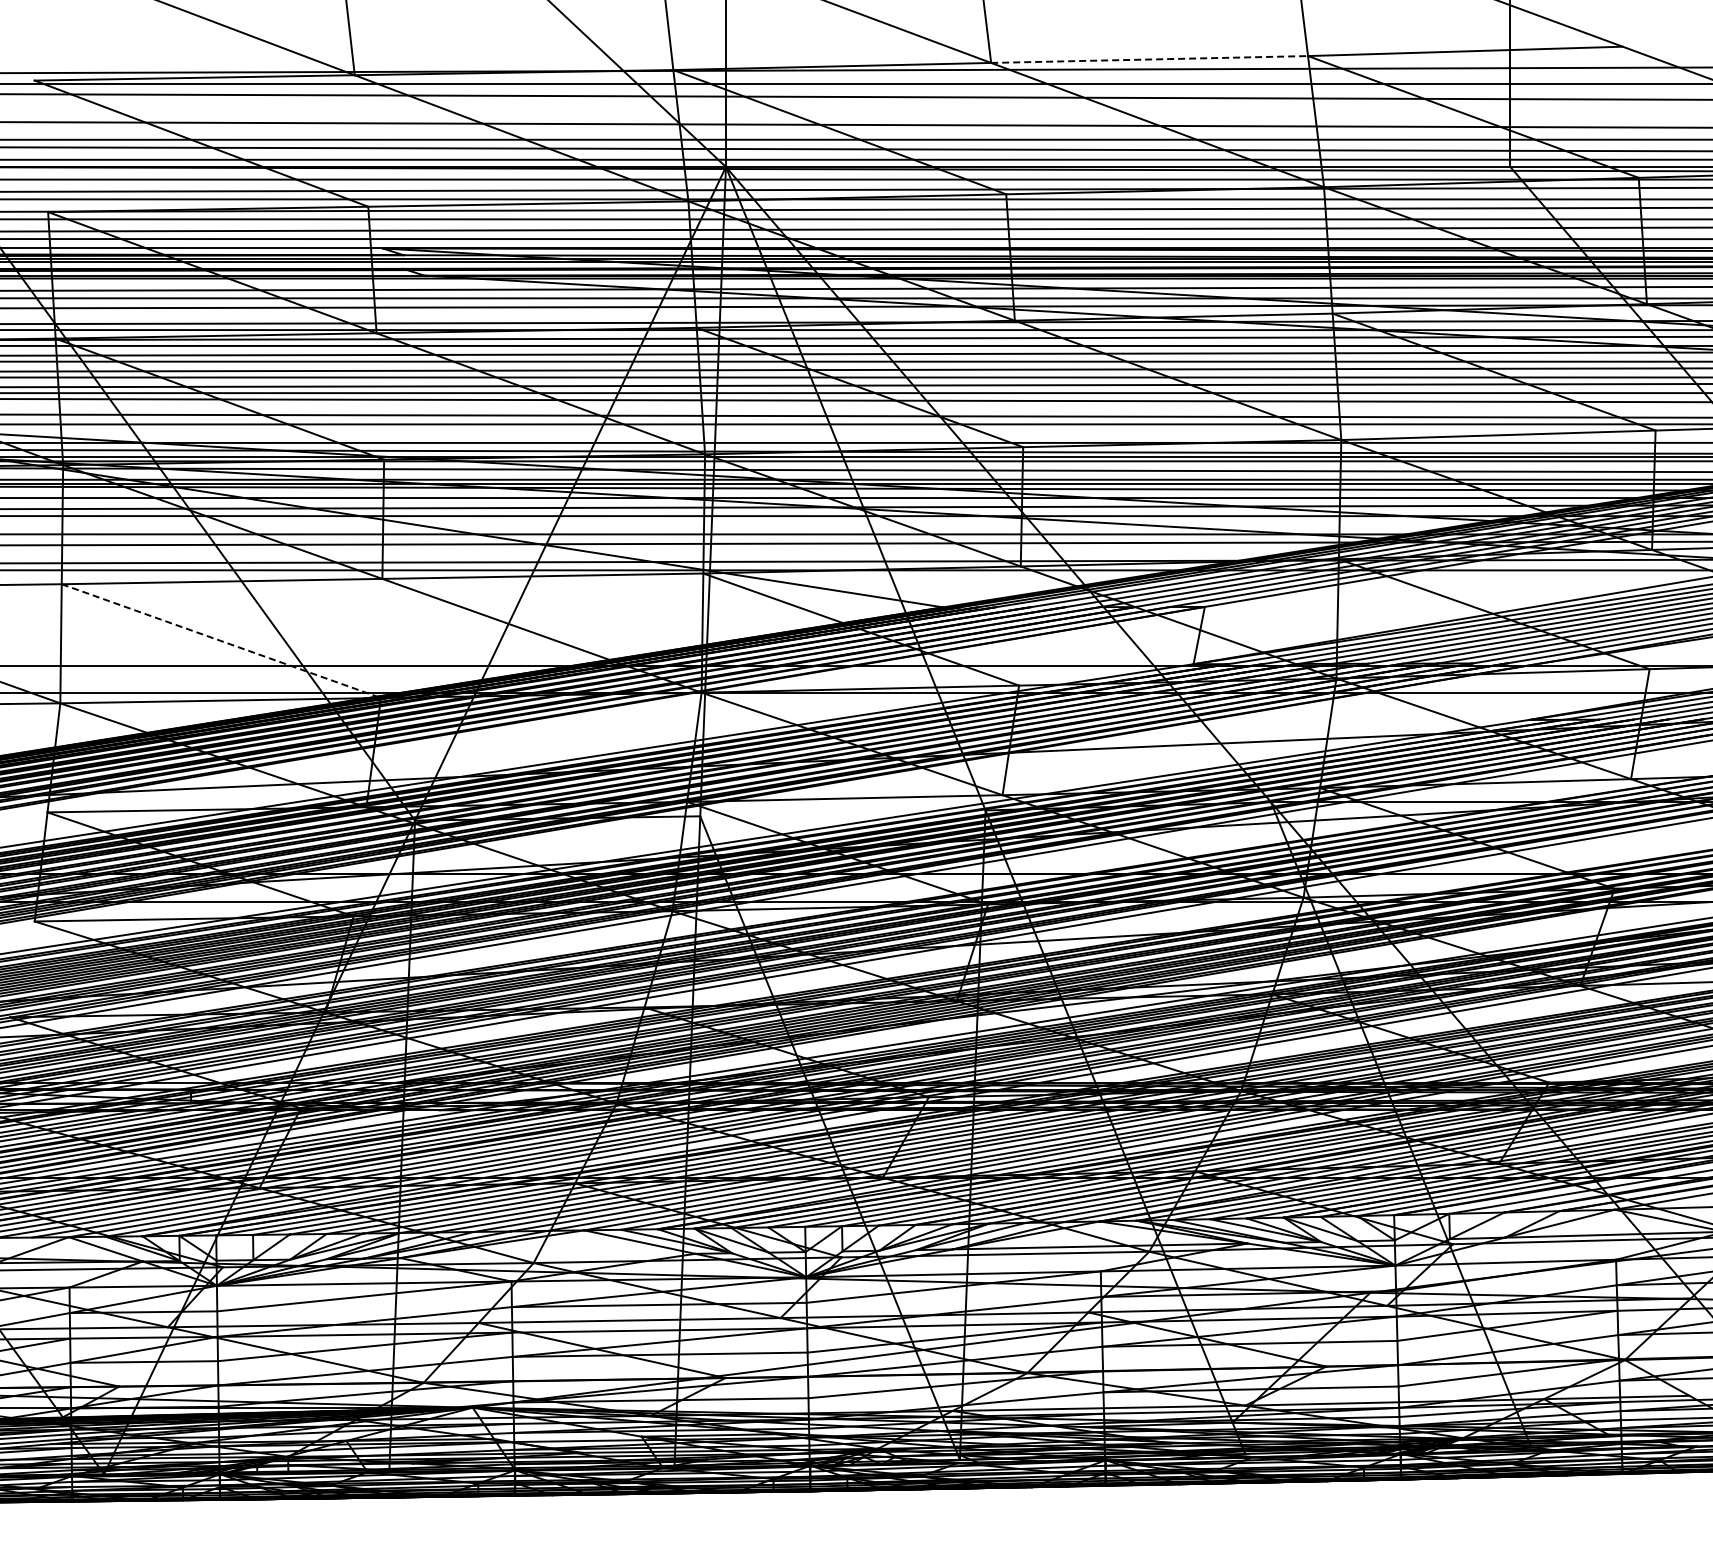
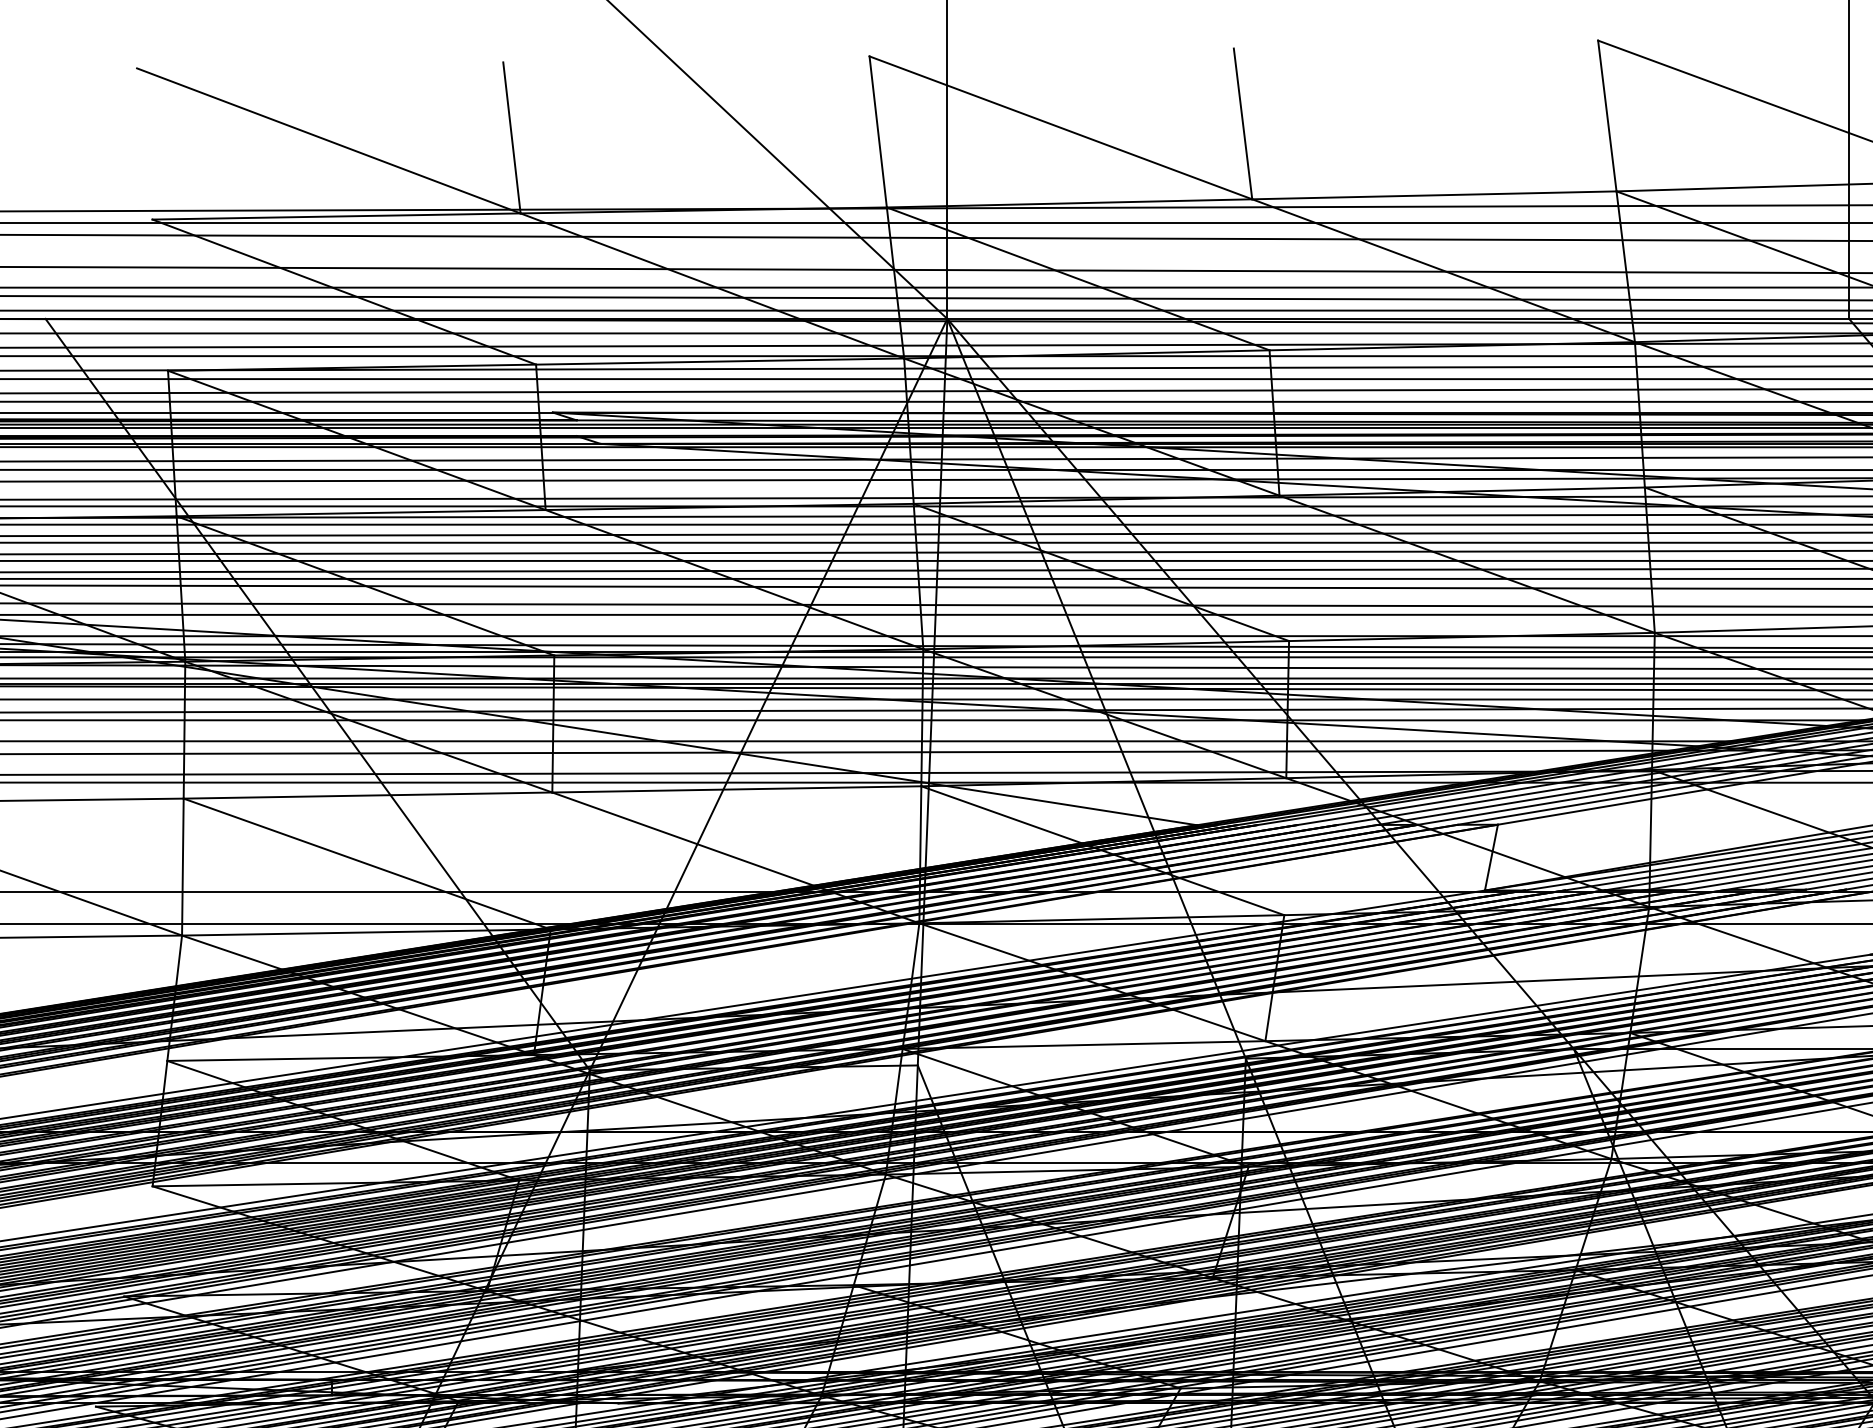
line: (1150, 59) -> (1435, 195), dashed -> solid
line: (221, 641) -> (367, 864), dashed -> solid

